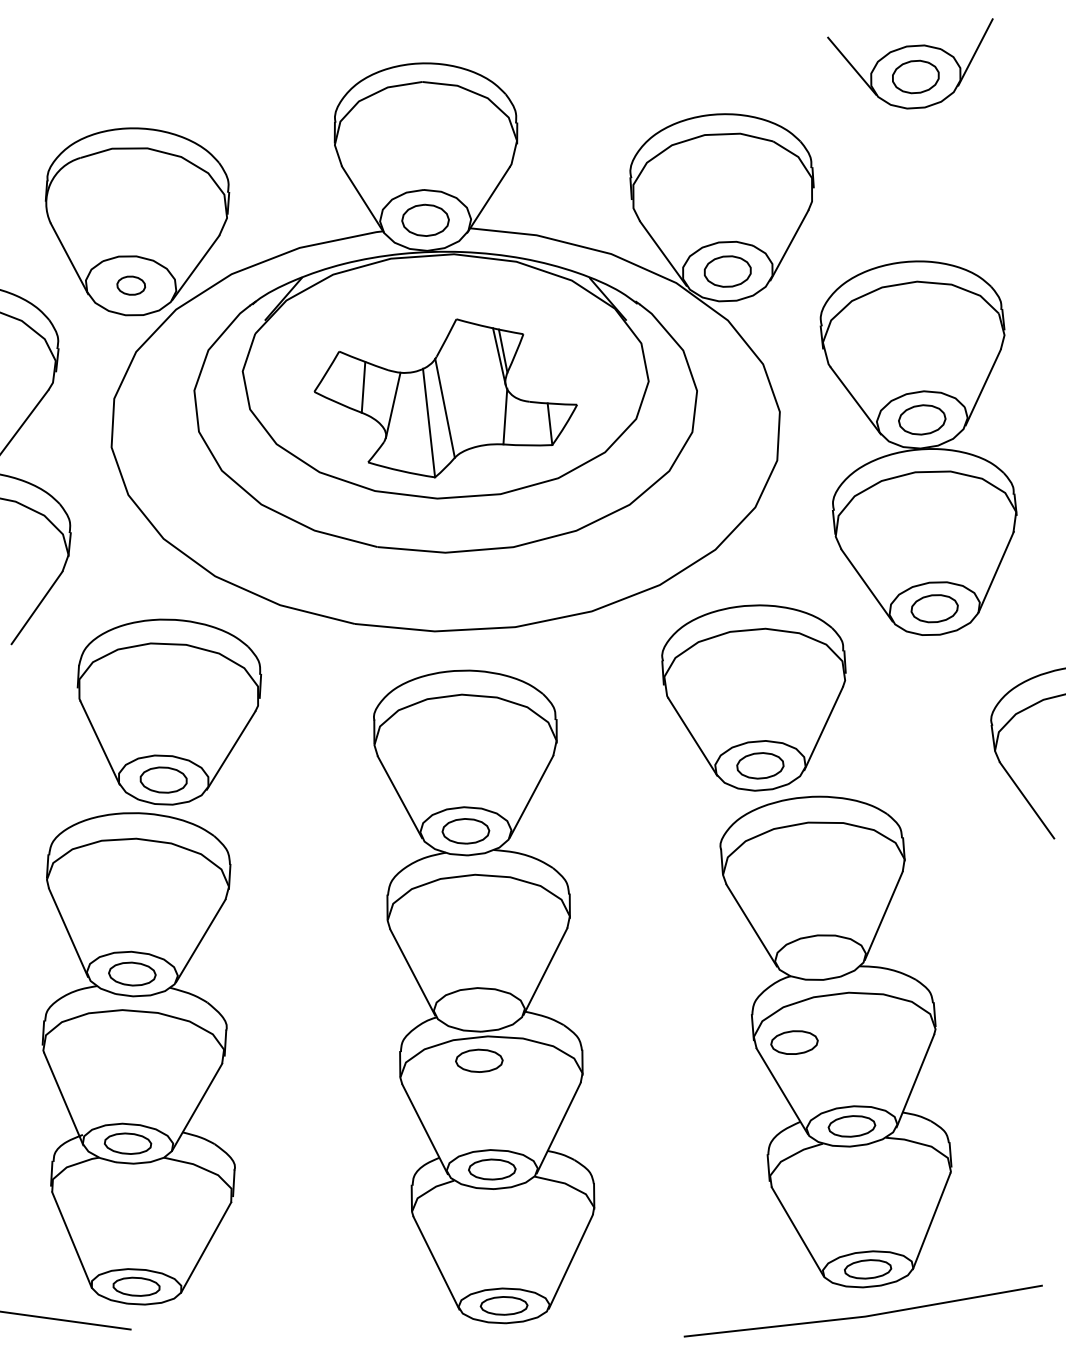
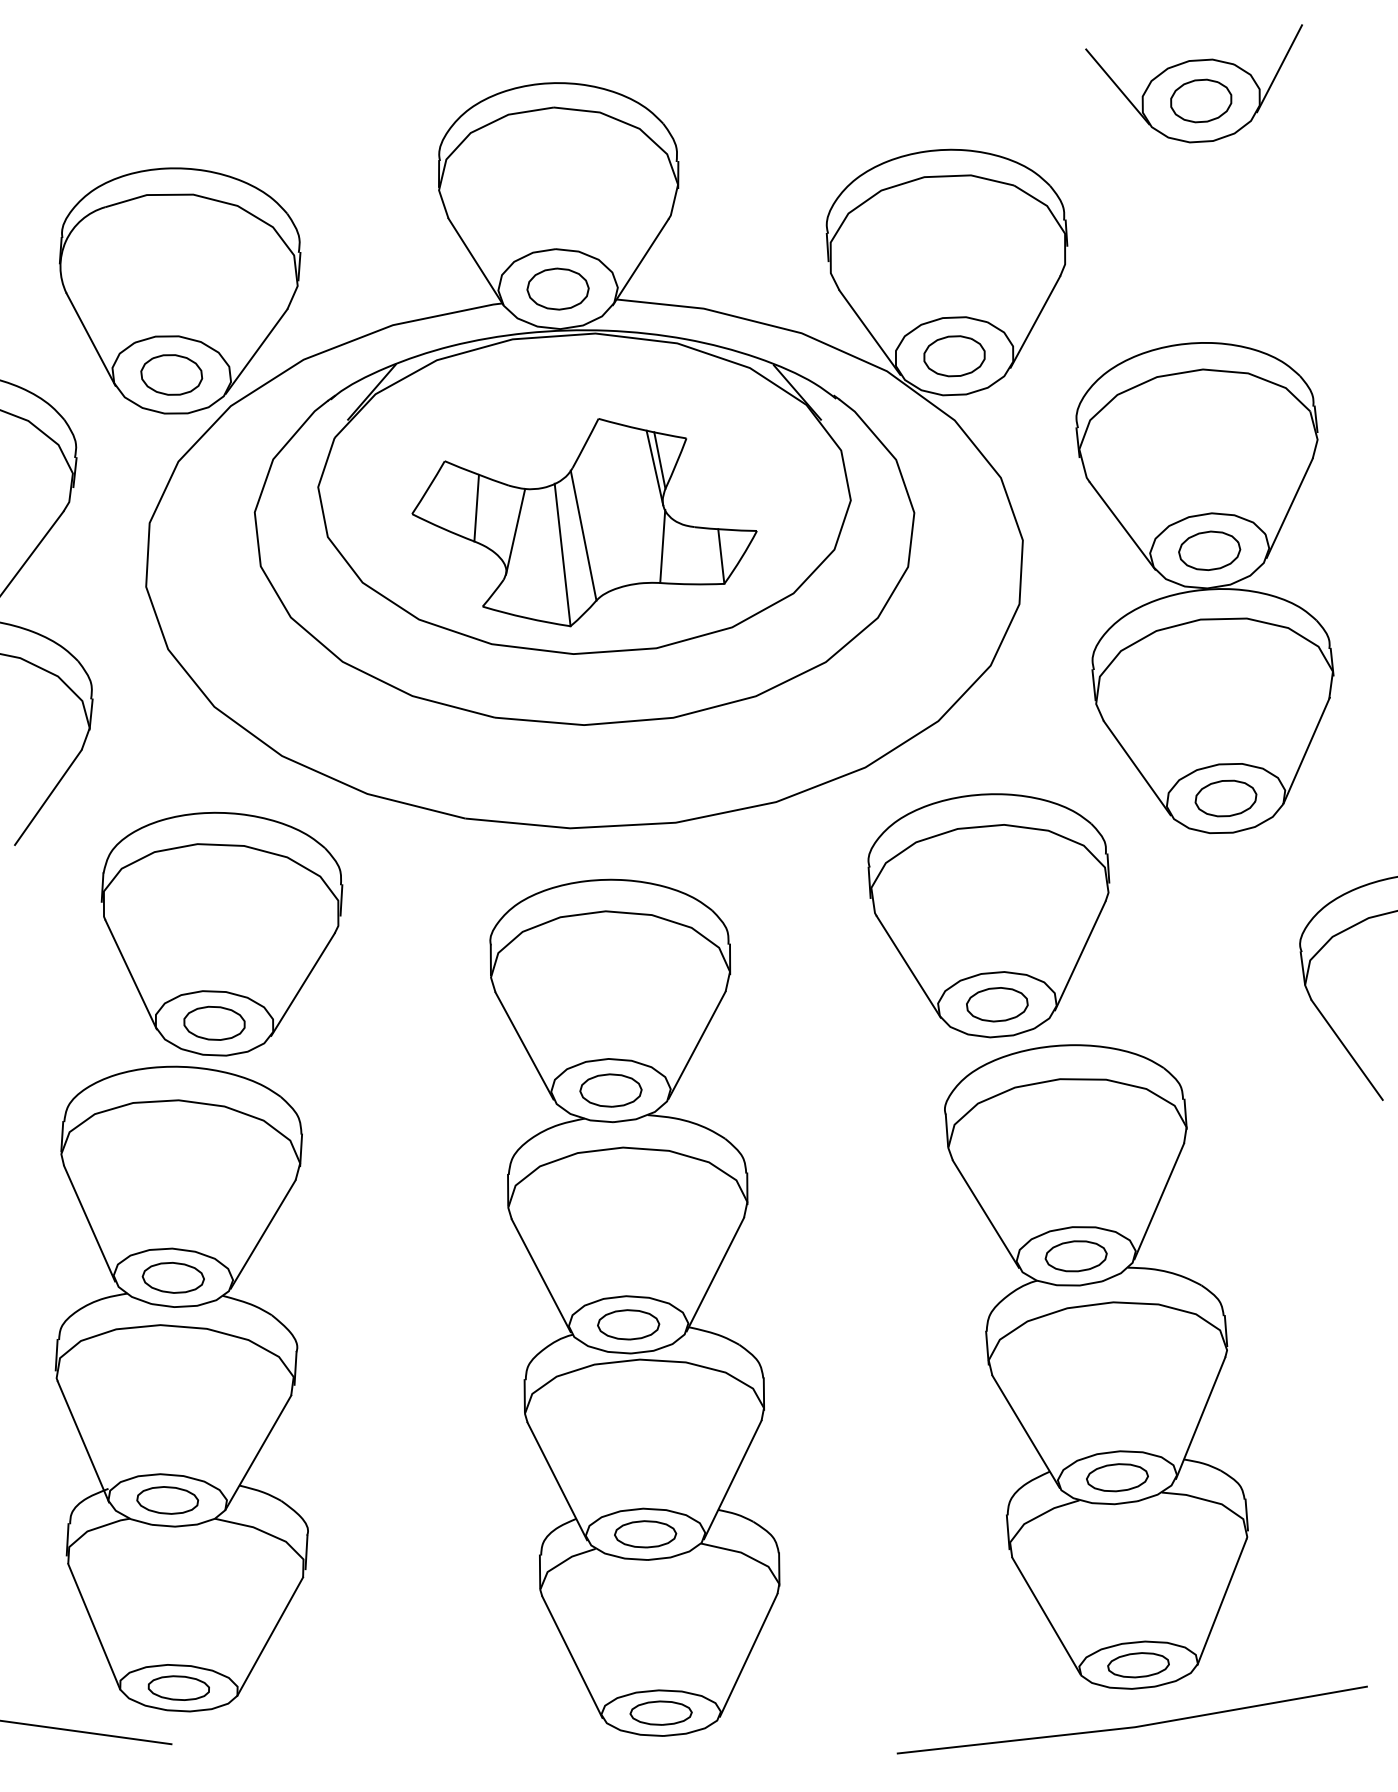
part: (131, 285) -> (172, 374), size x1.67
part: (794, 1042) -> (1076, 1256), moved
part: (479, 1060) -> (628, 1324), moved

